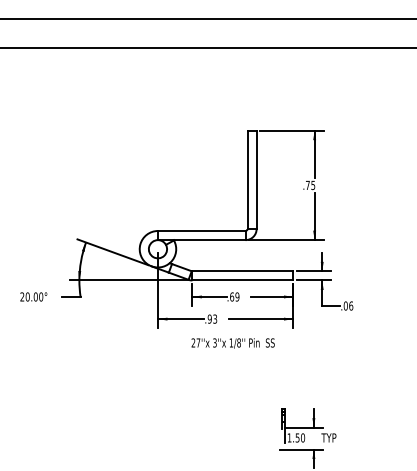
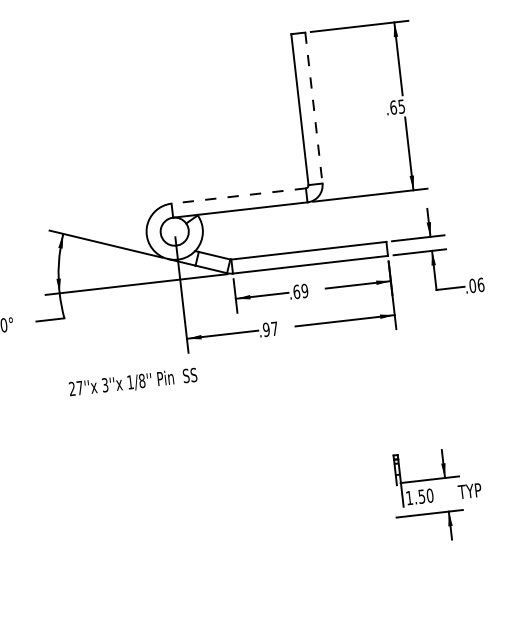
line: (256, 180) -> (313, 109), solid -> dashed
text: (307, 184) -> (392, 106), .75 -> .65
line: (201, 231) -> (238, 196), solid -> dashed
text: (215, 318) -> (275, 327), .93 -> .97
text: (232, 343) -> (132, 382), moved

